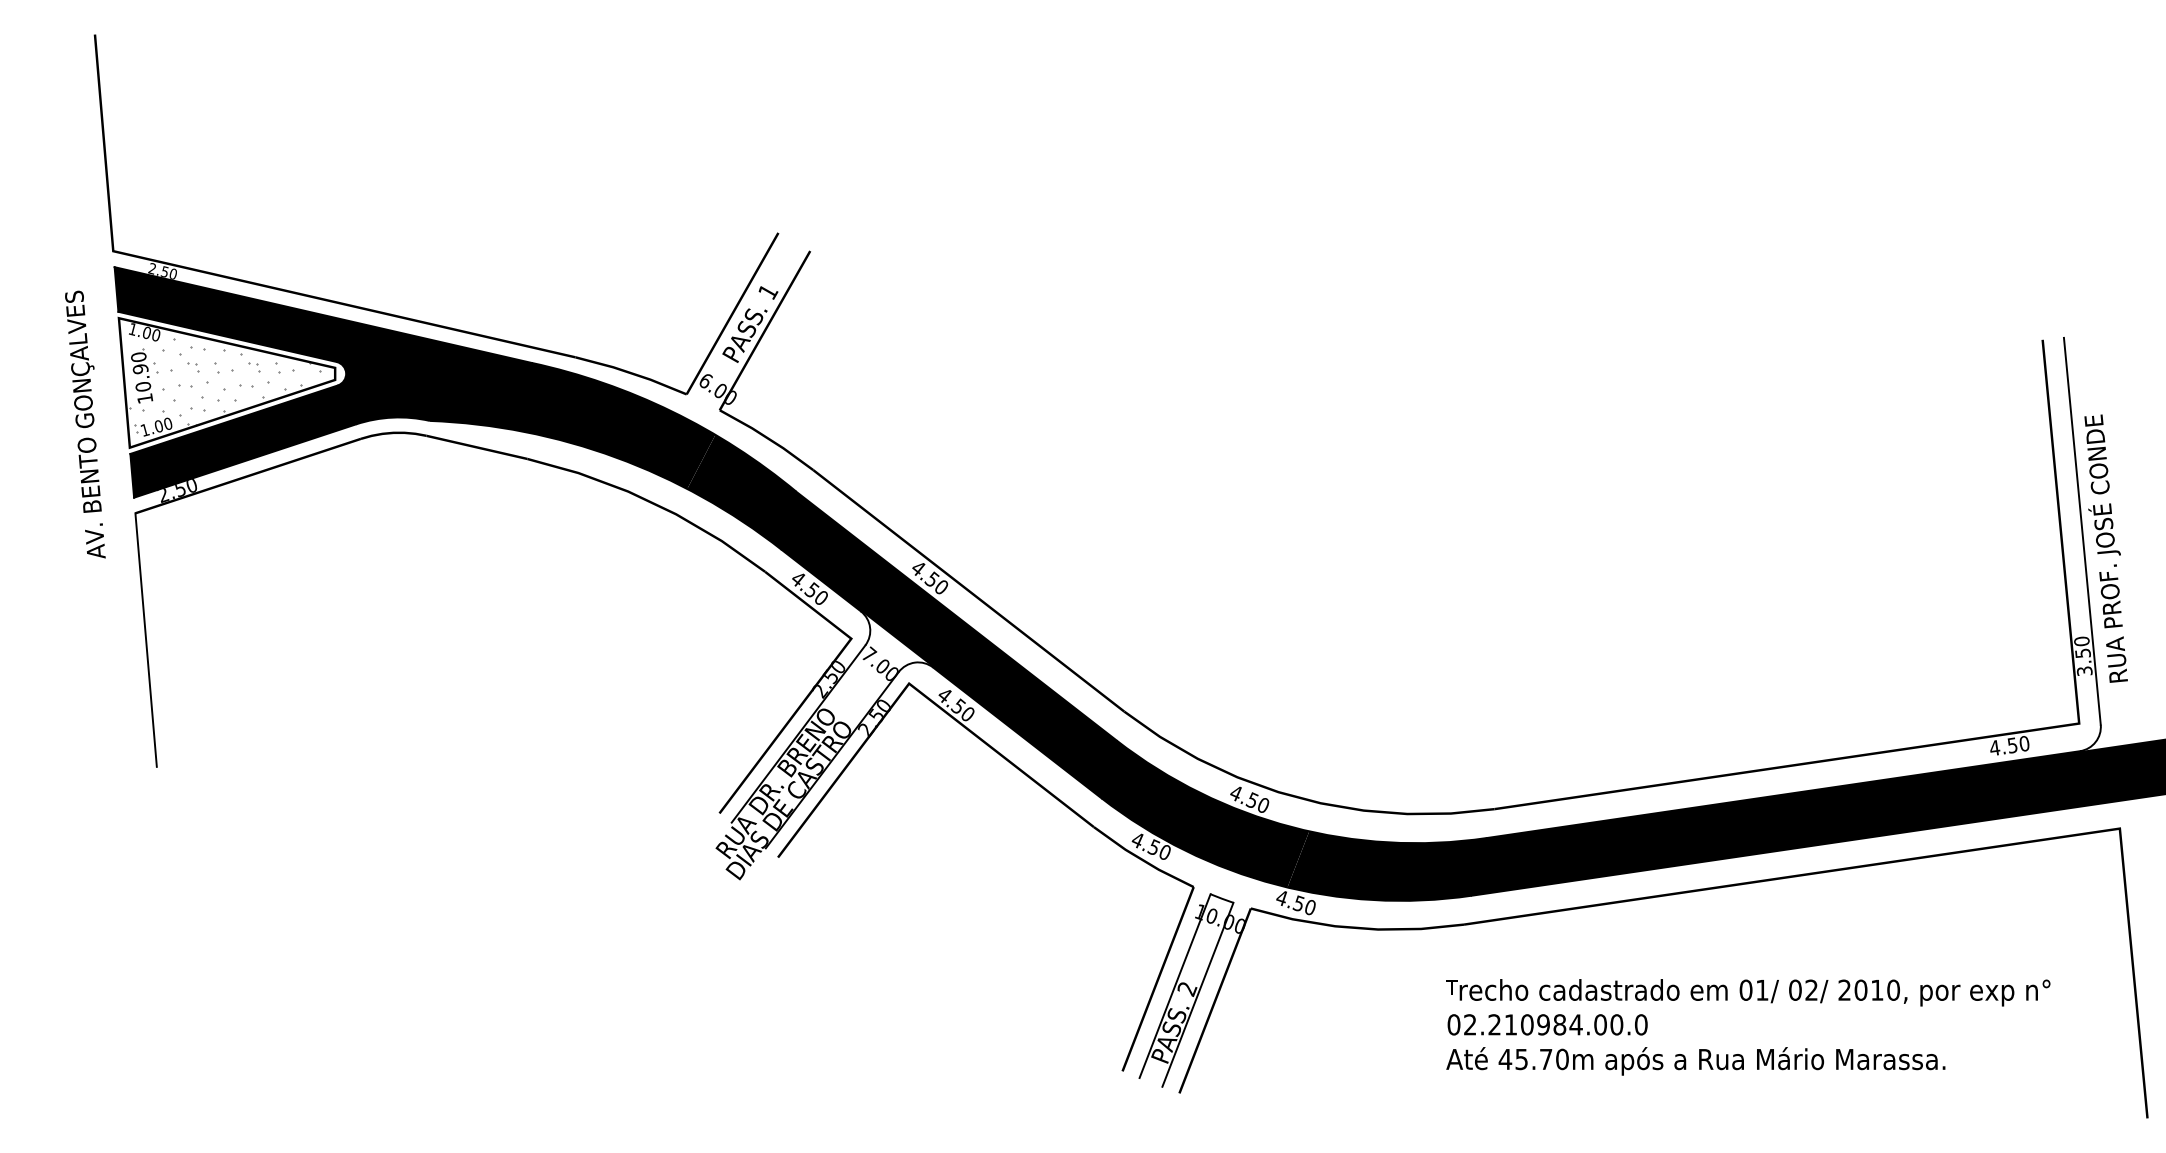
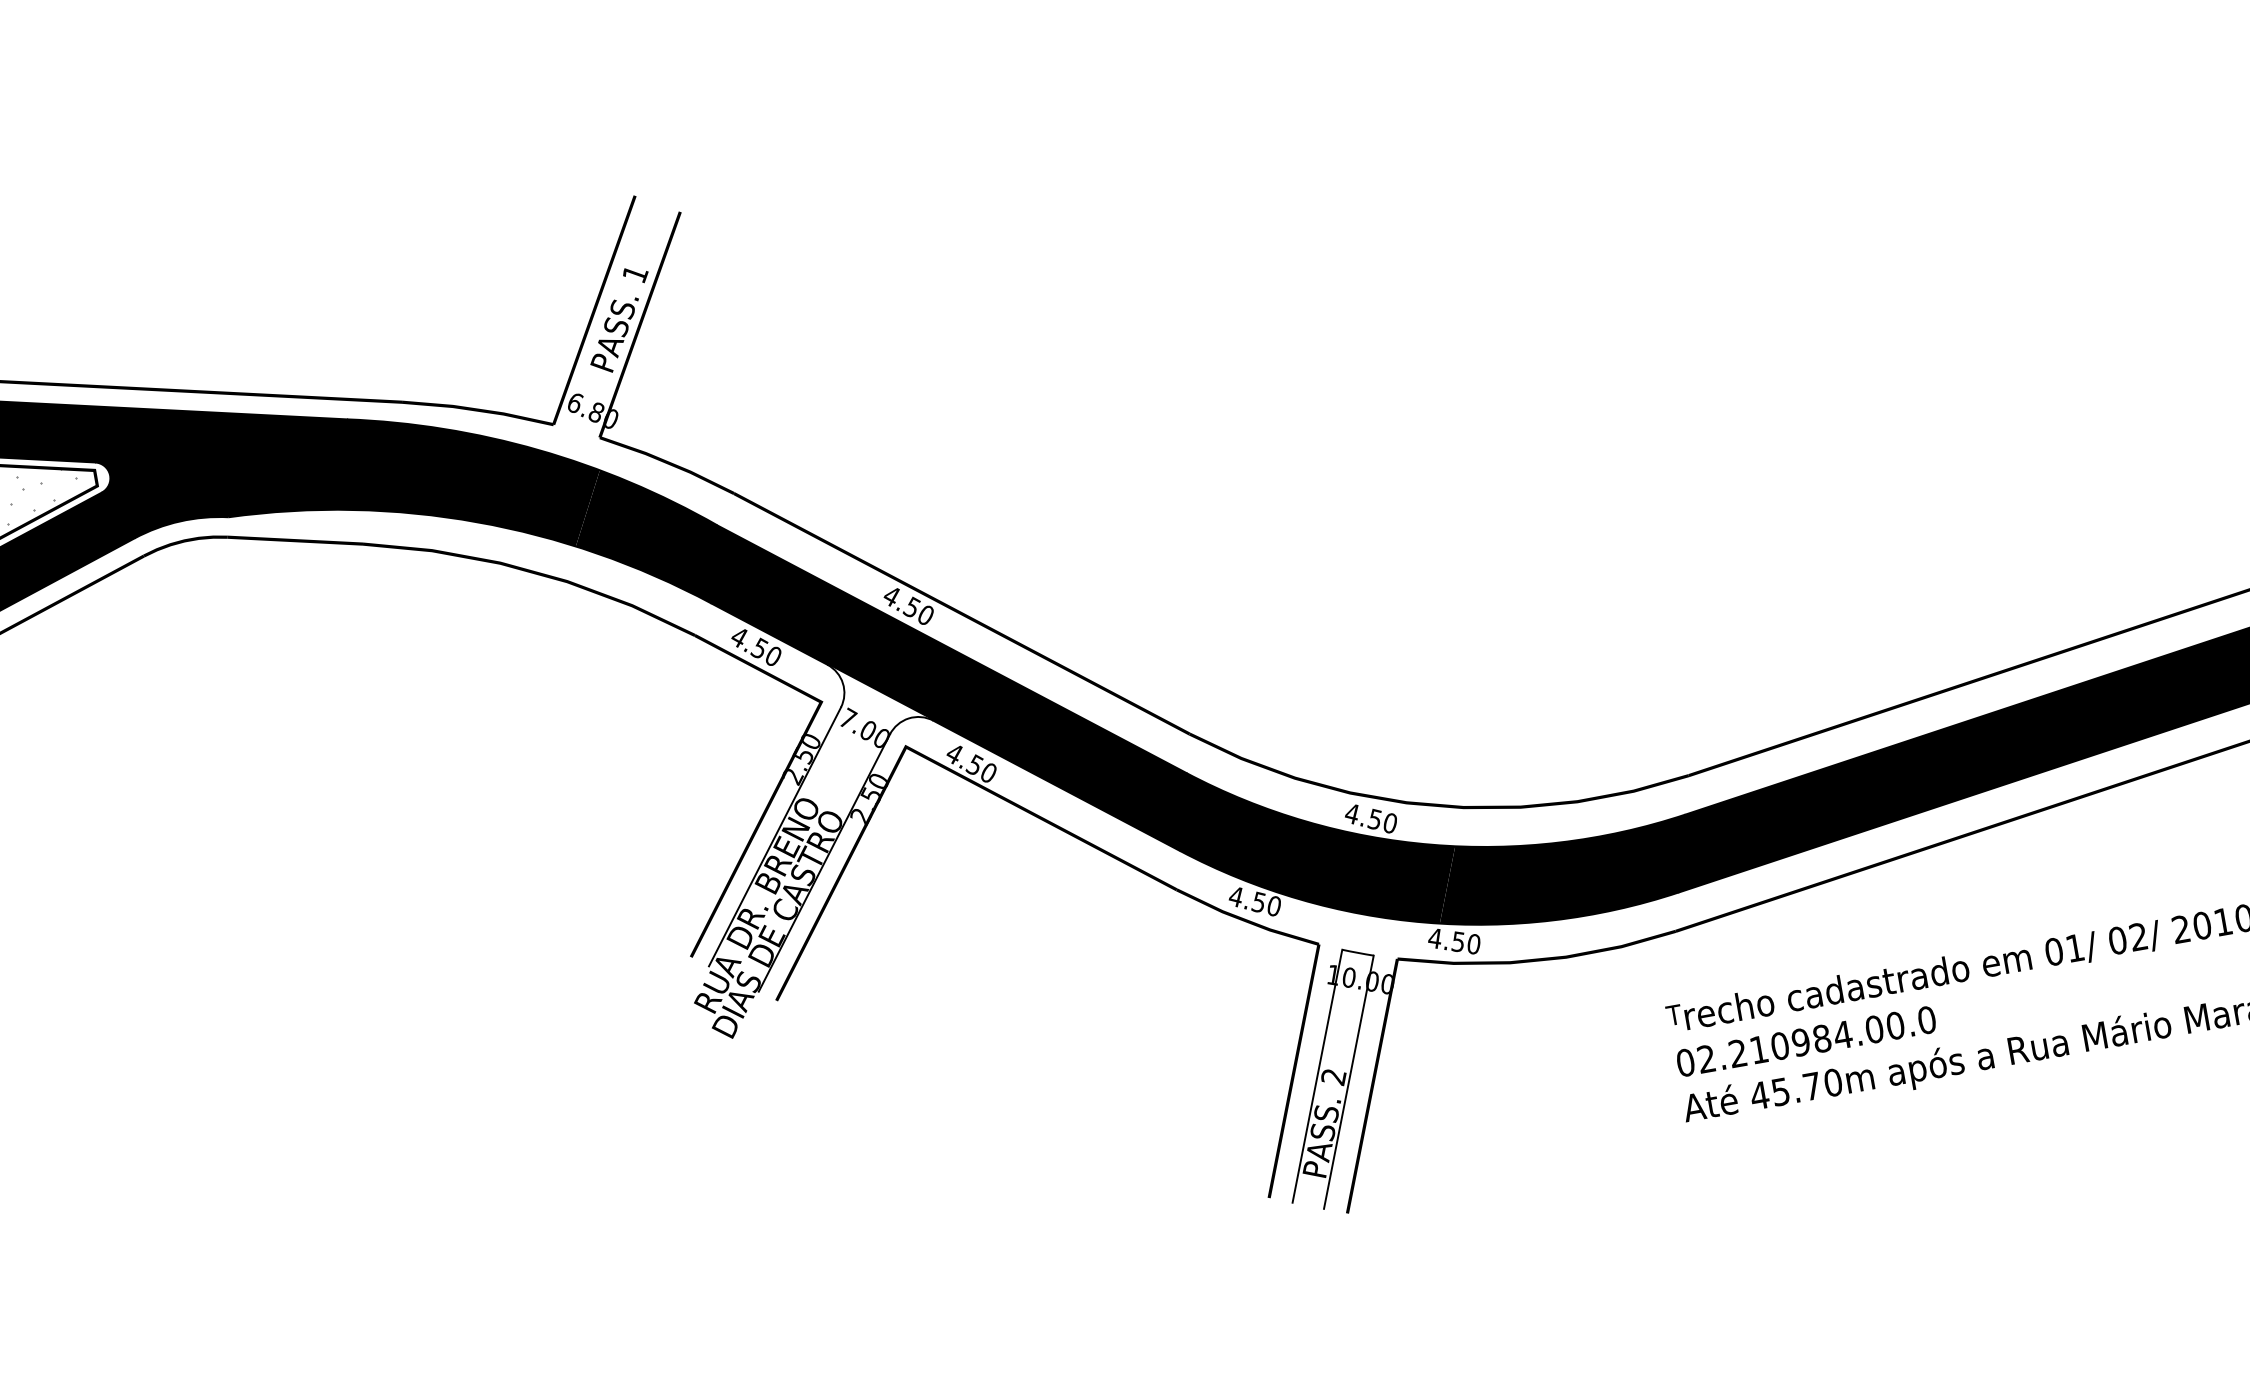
text: (720, 390) -> (596, 412), 6.00 -> 6.80

